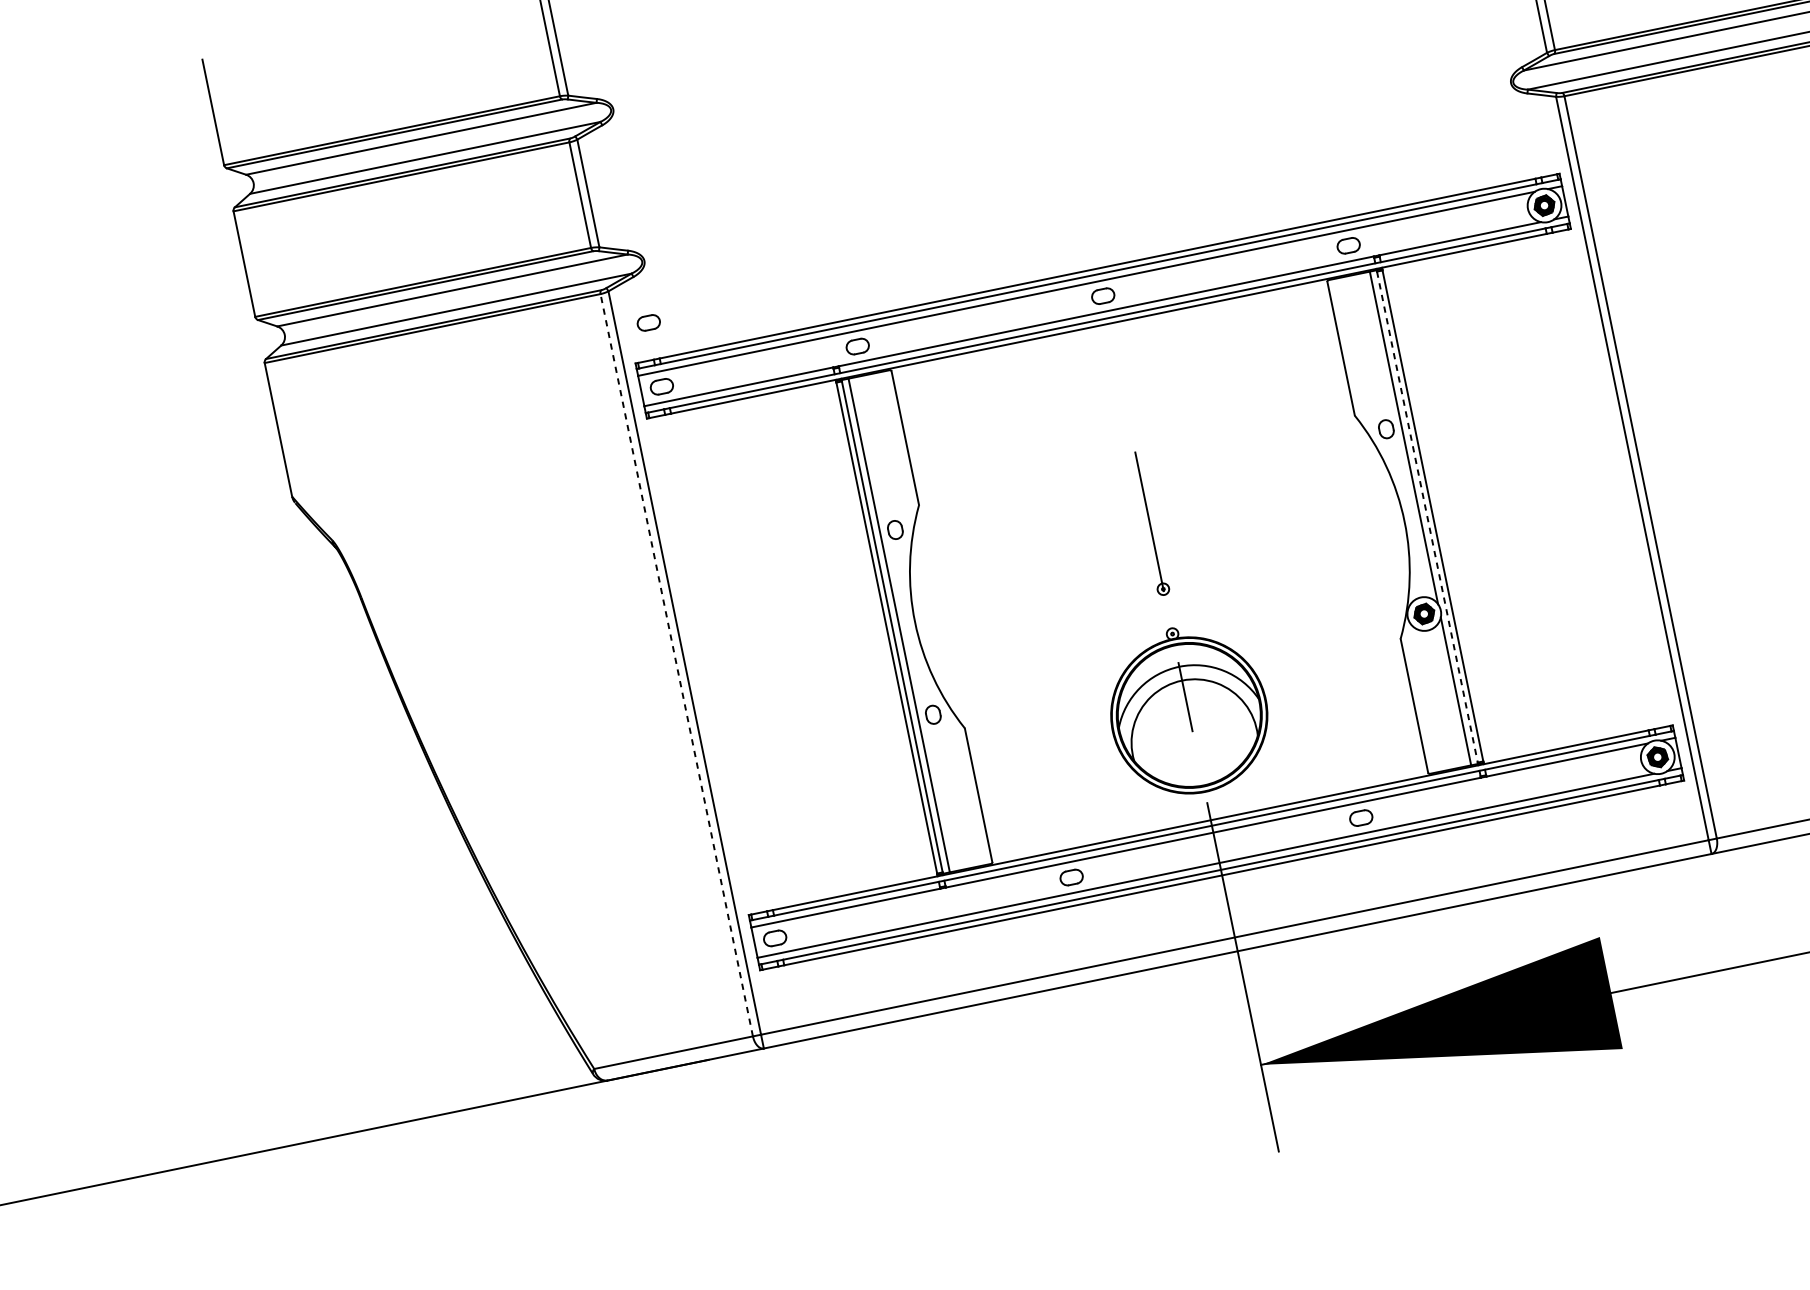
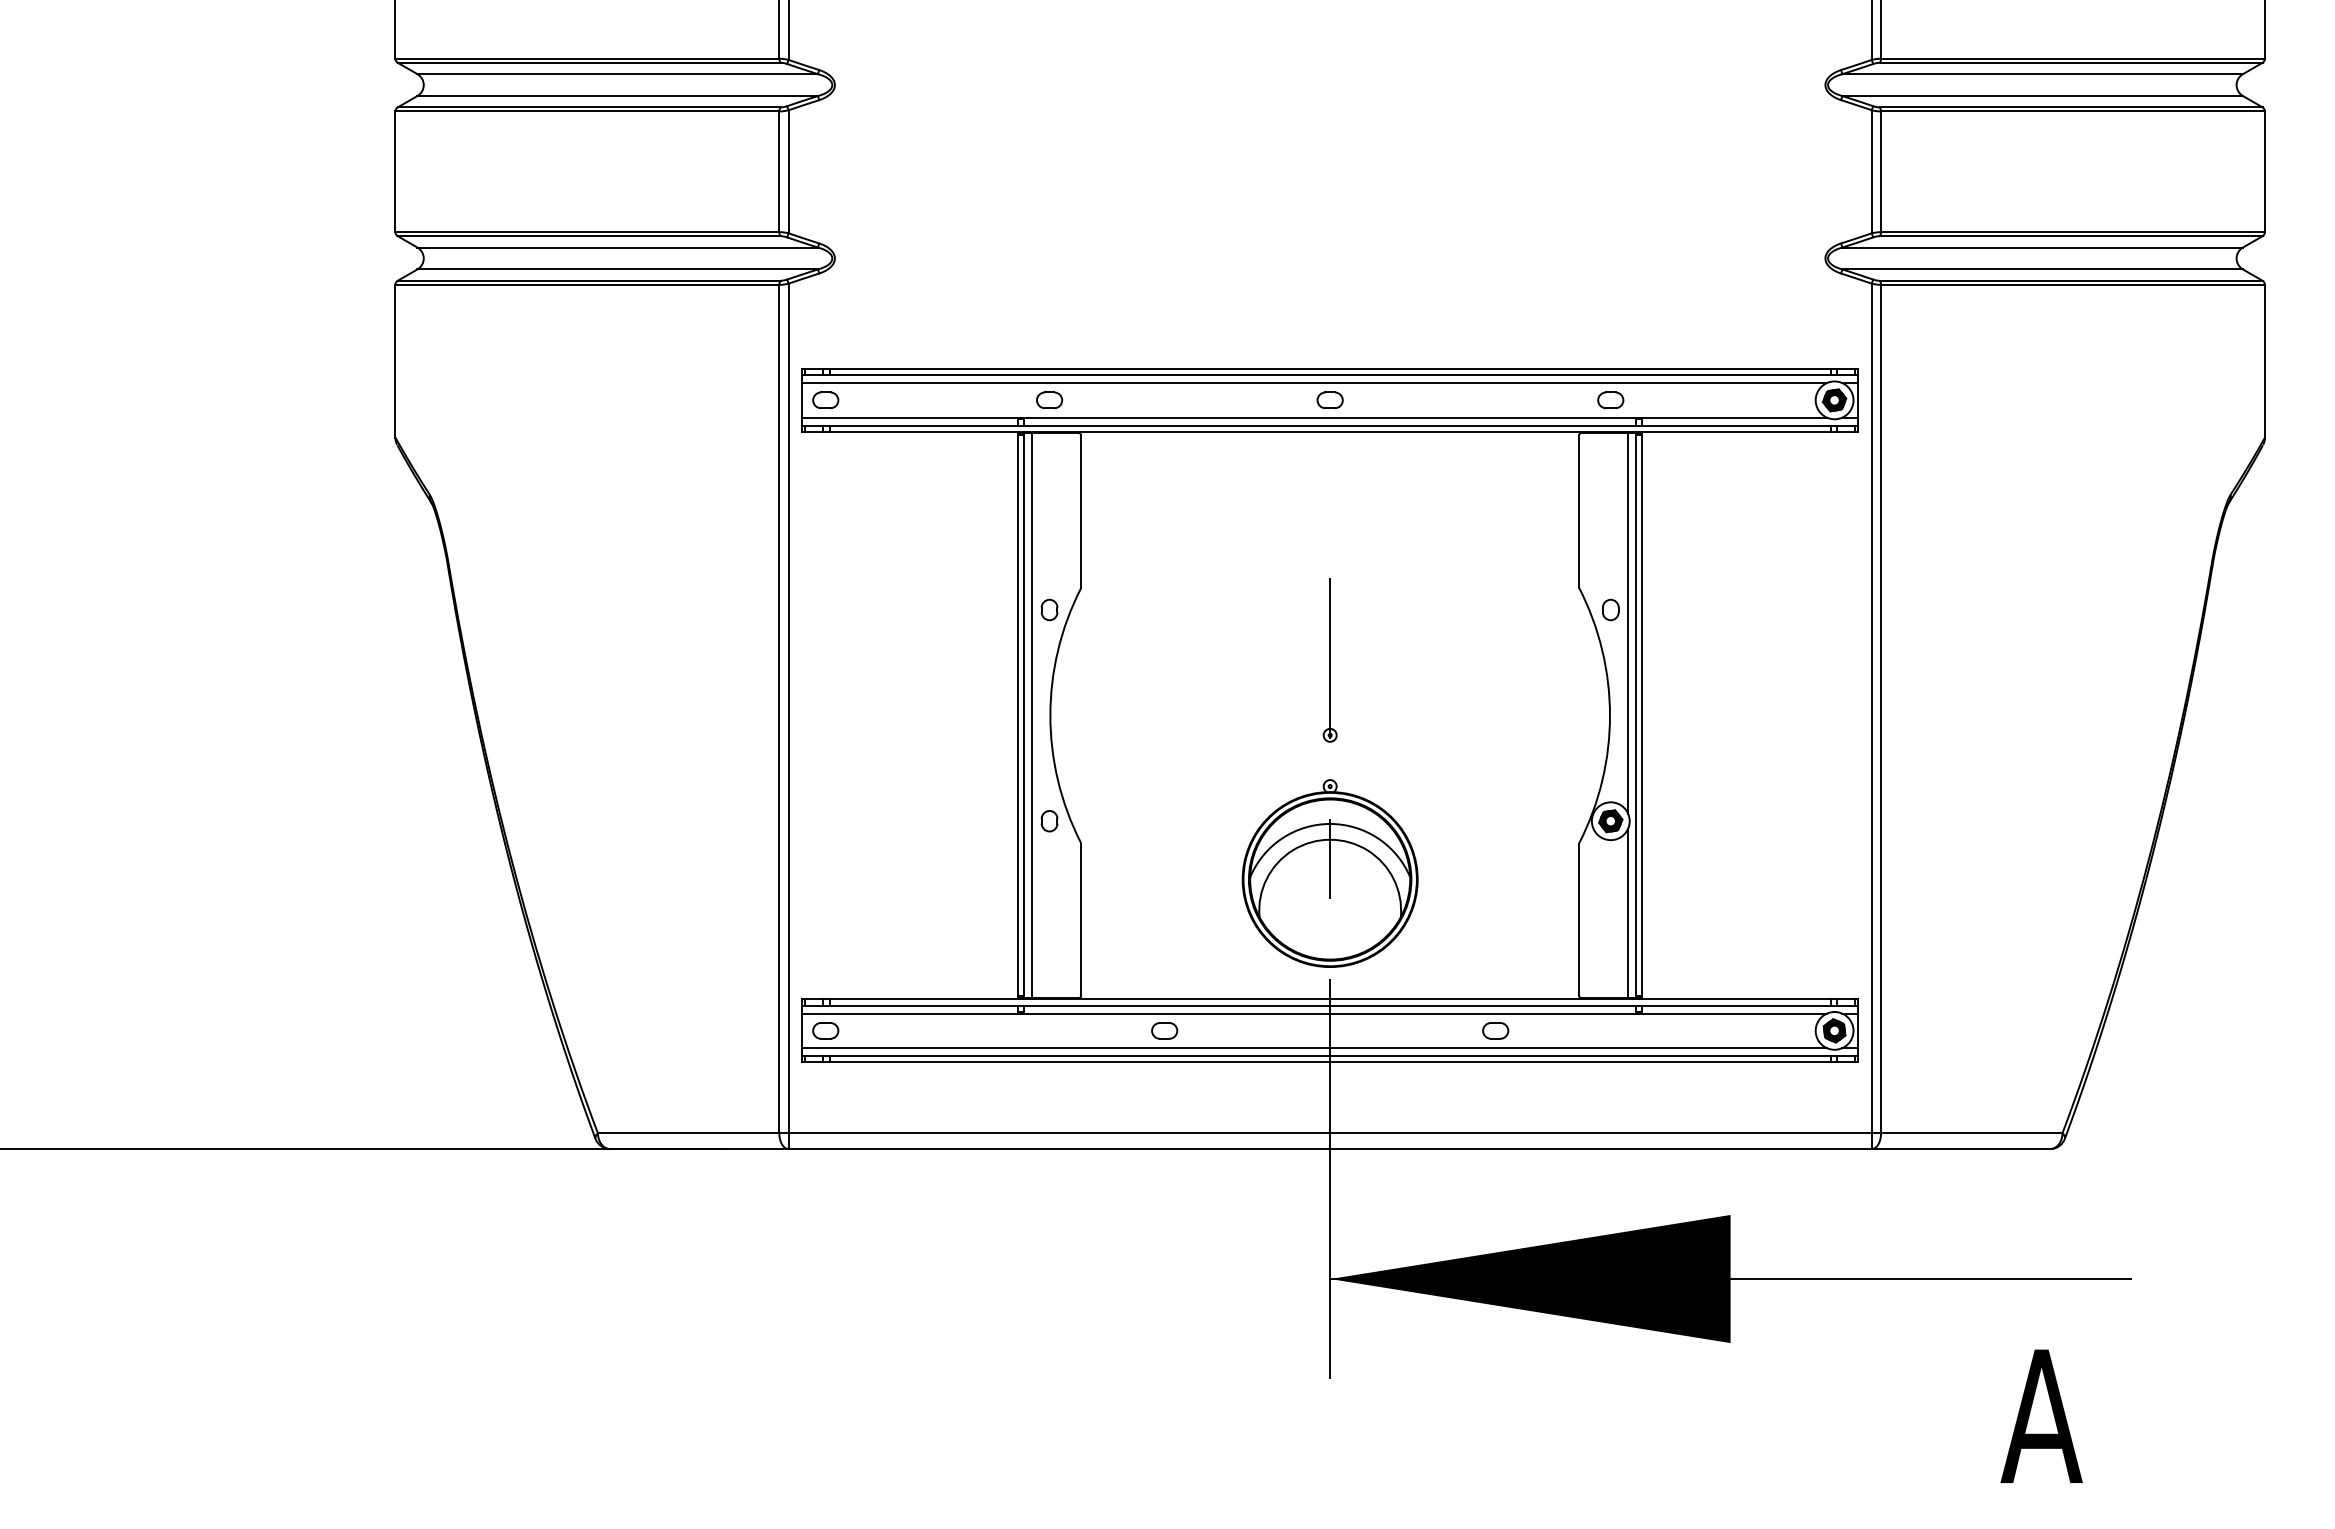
part: (648, 323) -> (825, 327), removed
line: (1427, 516) -> (1636, 715), dashed -> solid
line: (676, 664) -> (779, 708), dashed -> solid

